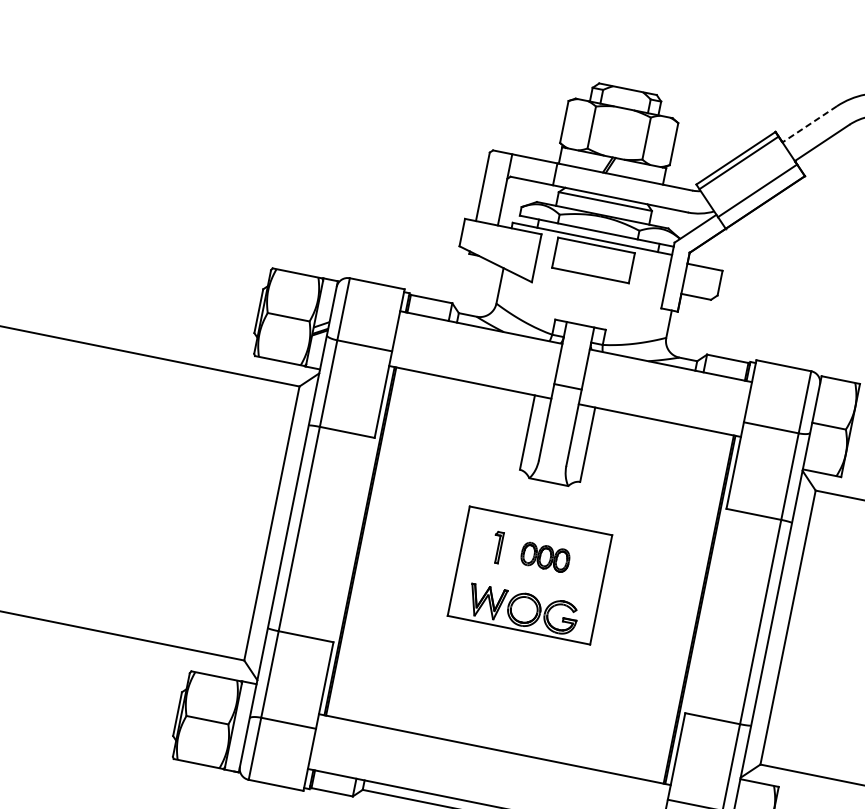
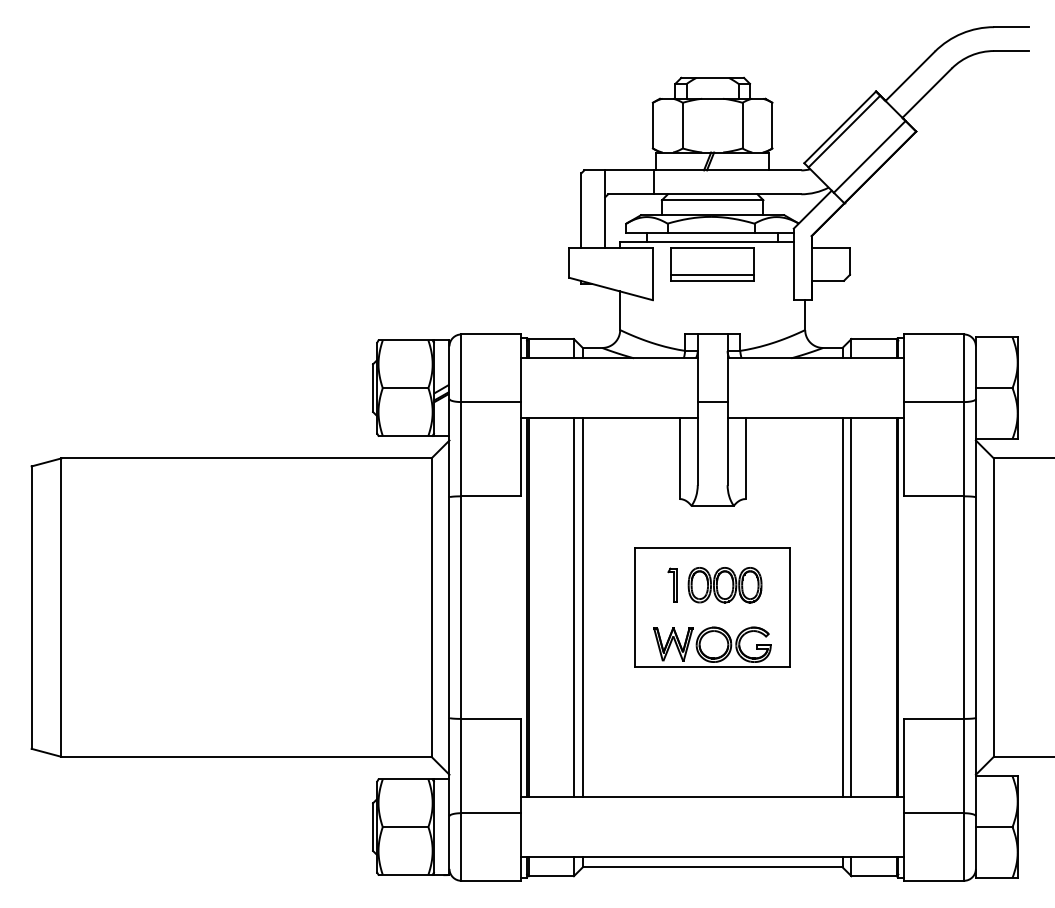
line: (809, 124) -> (910, 76), dashed -> solid
line: (591, 269) -> (712, 274), added
line: (402, 549) -> (573, 607), added
line: (410, 551) -> (582, 607), added
part: (544, 557) -> (724, 585), size x1.43
line: (649, 599) -> (842, 607), added
line: (657, 601) -> (851, 607), added

